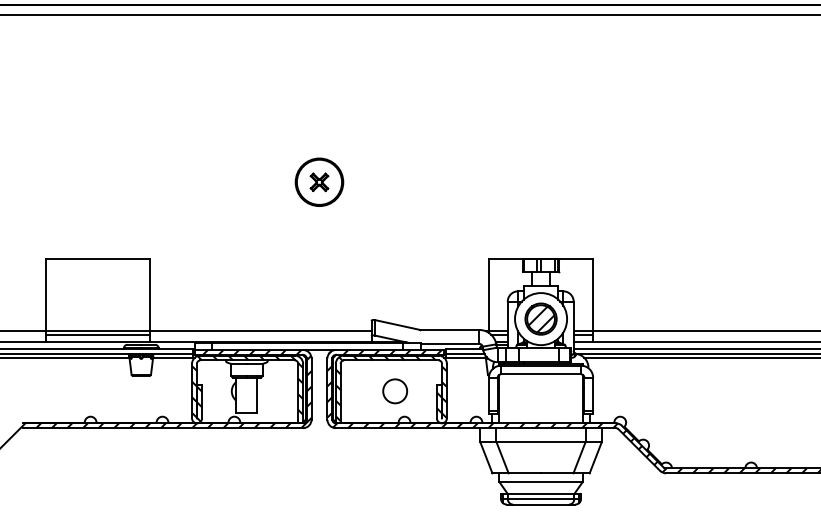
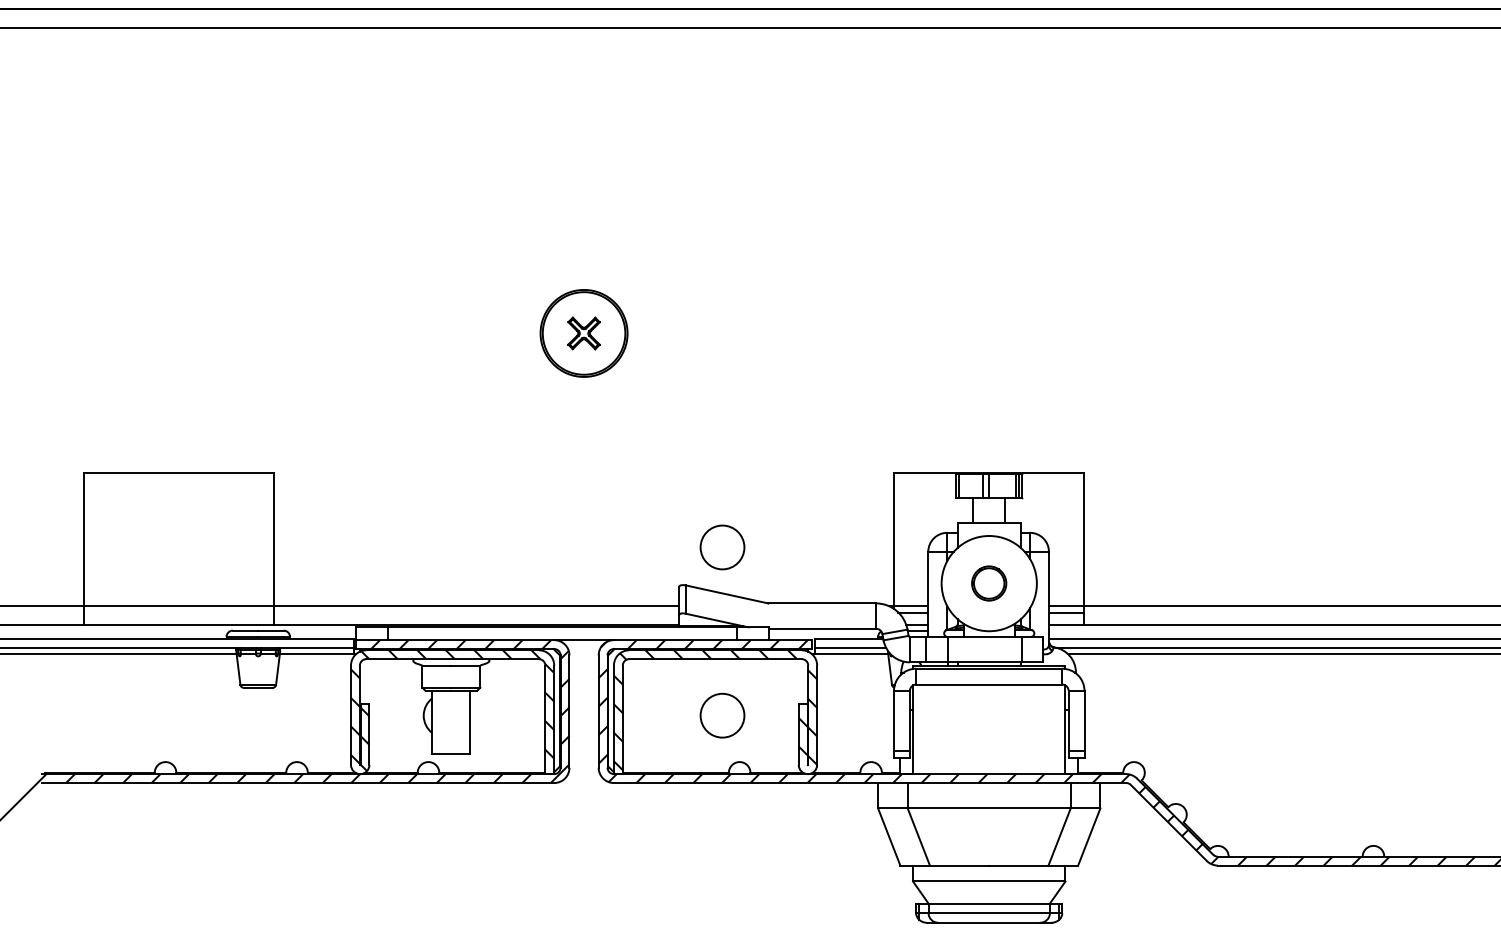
circle: (395, 299) -> (723, 547), added
part: (540, 318) -> (988, 582), size x0.6
line: (97, 334) -> (178, 611), removed

